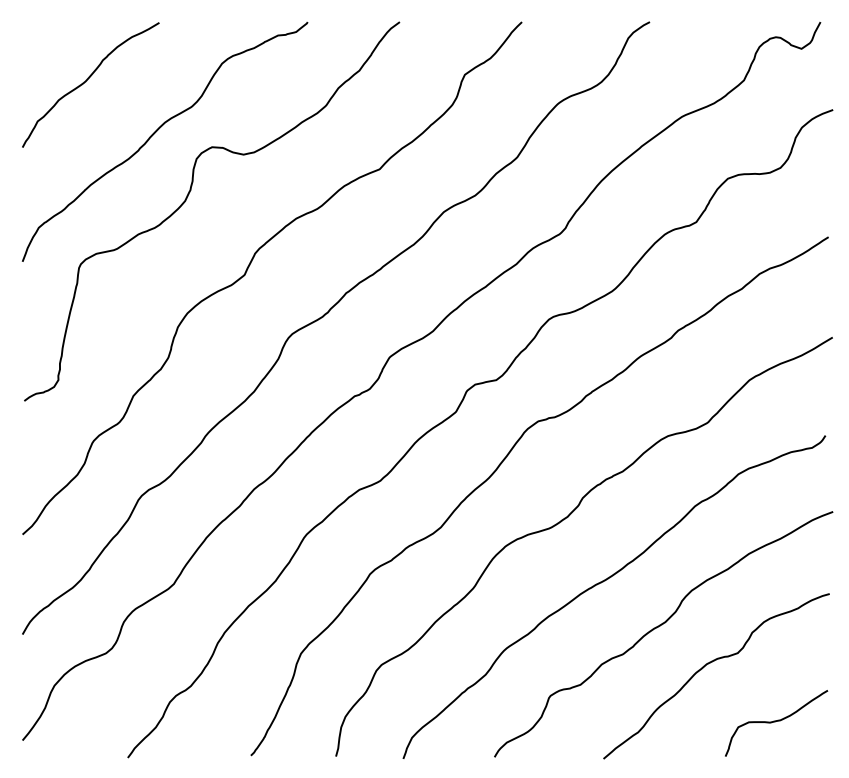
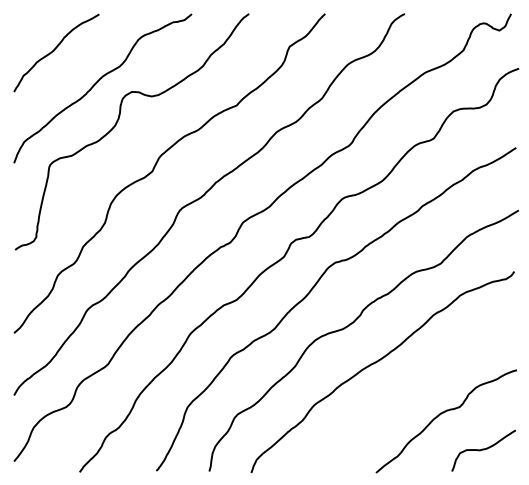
curve: (658, 628) -> (410, 391), removed

